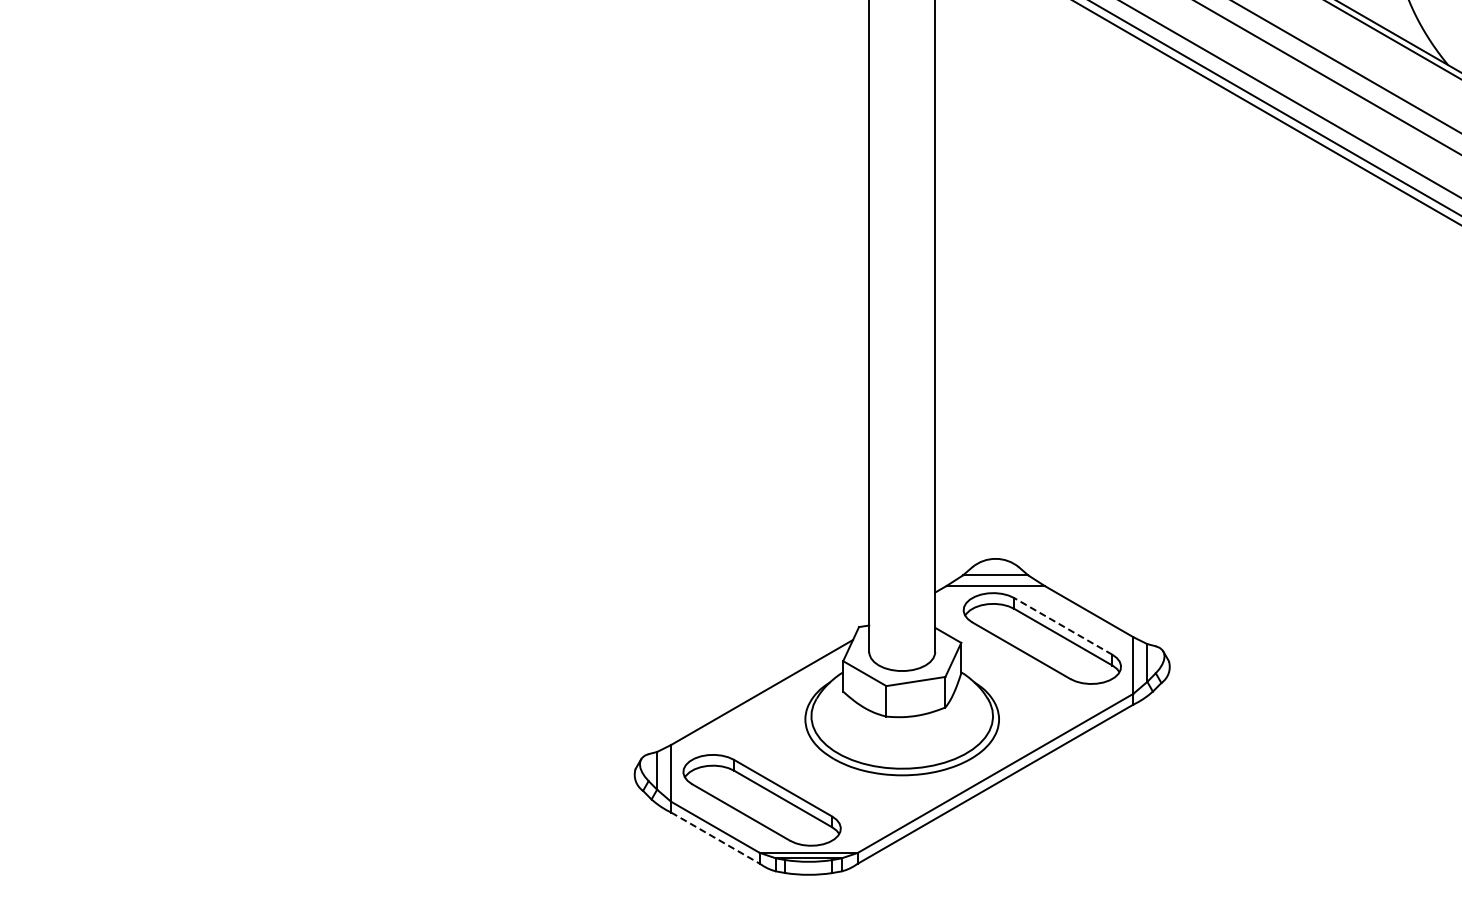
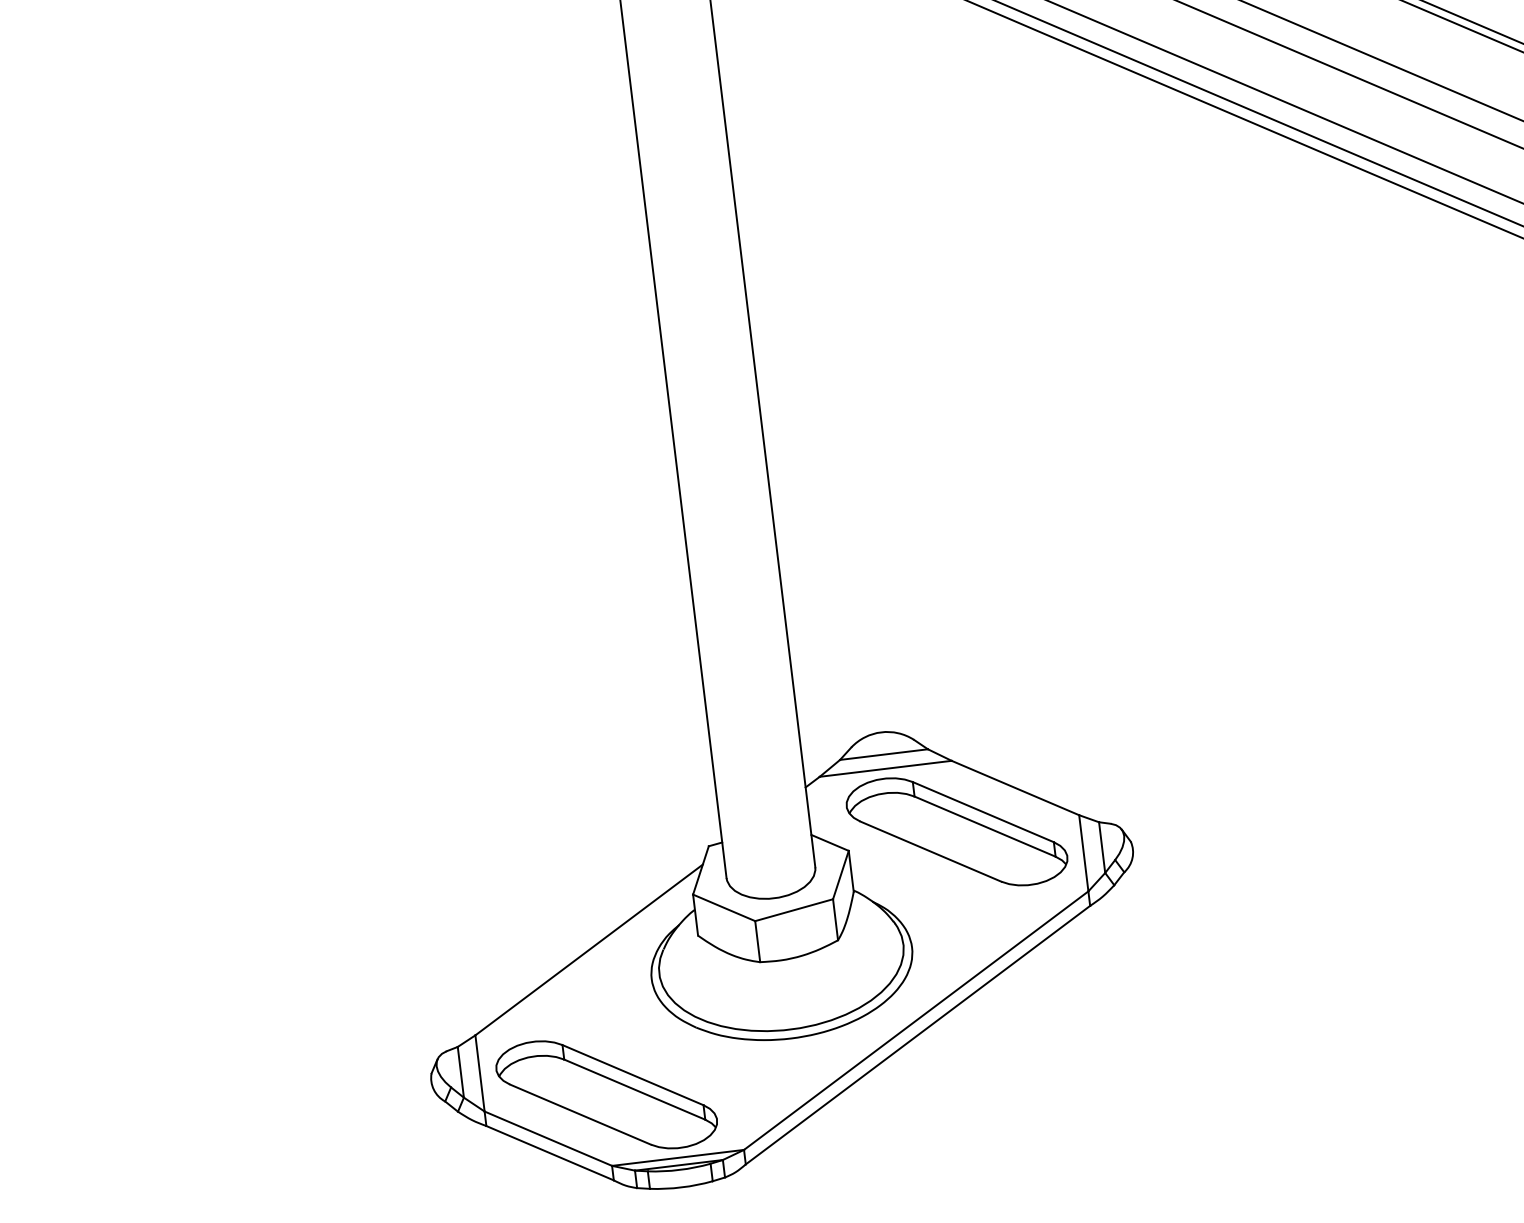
line: (1063, 626) -> (983, 812), dashed -> solid
line: (715, 838) -> (550, 1153), dashed -> solid

